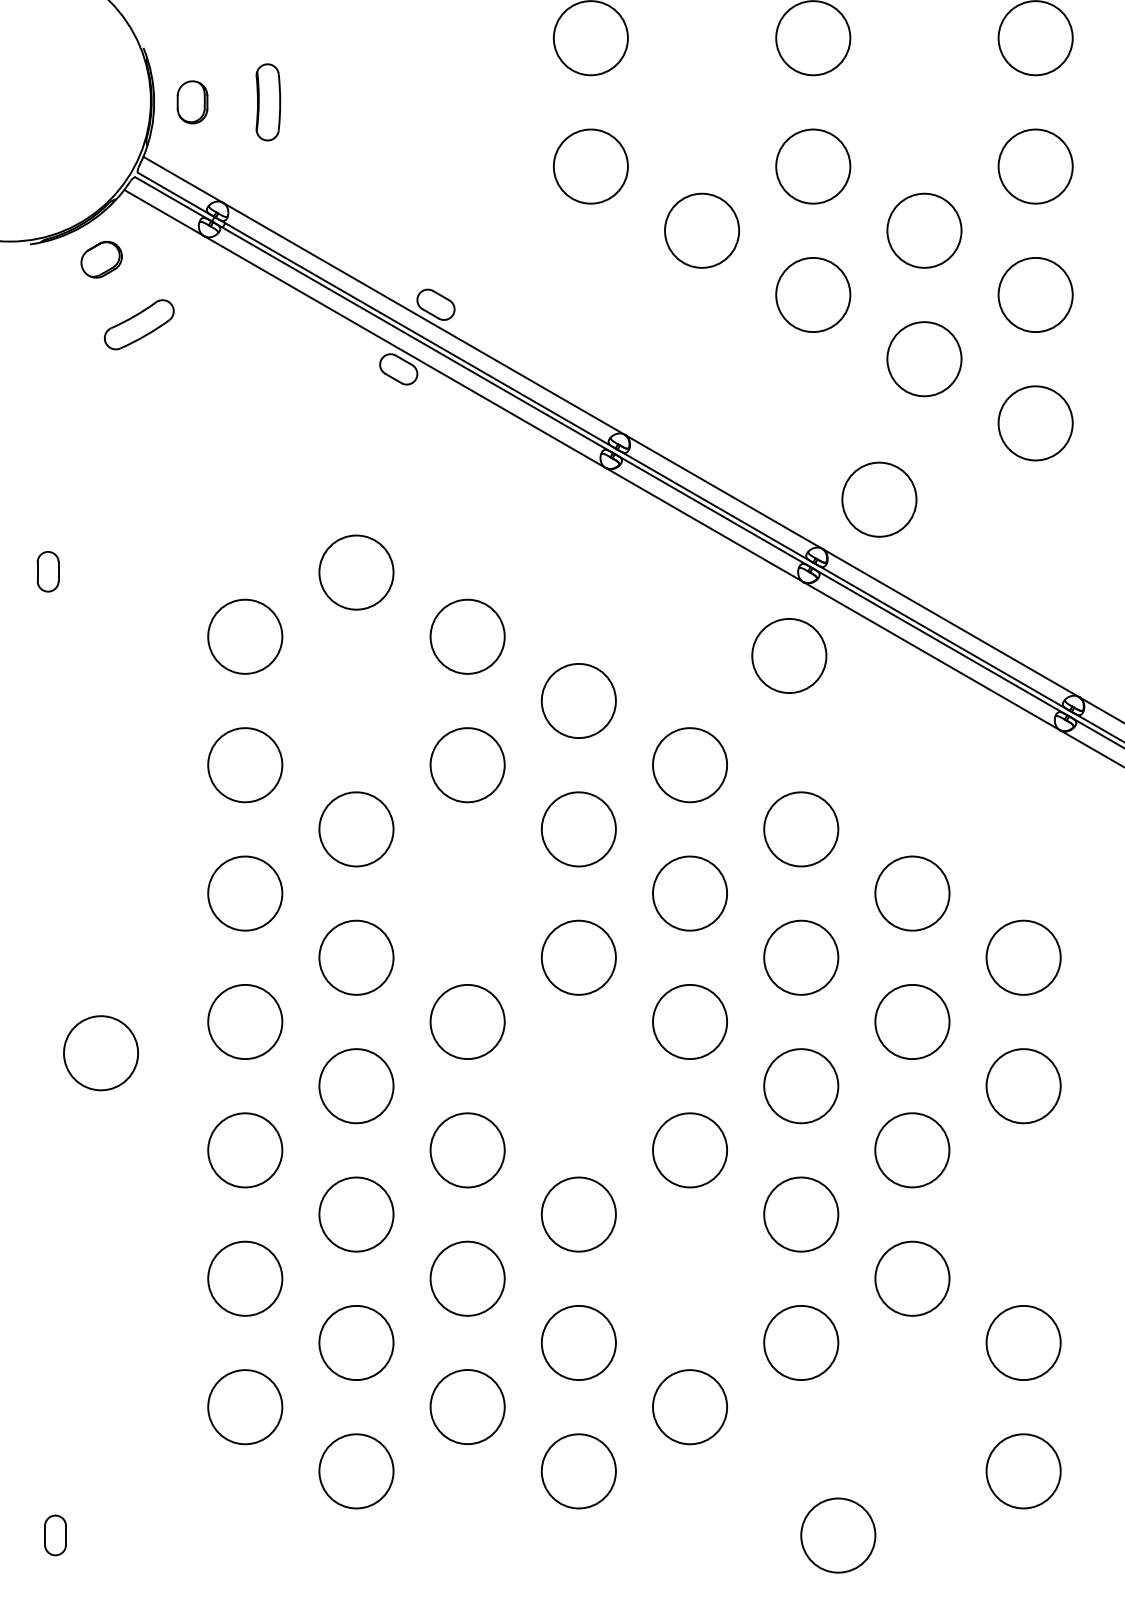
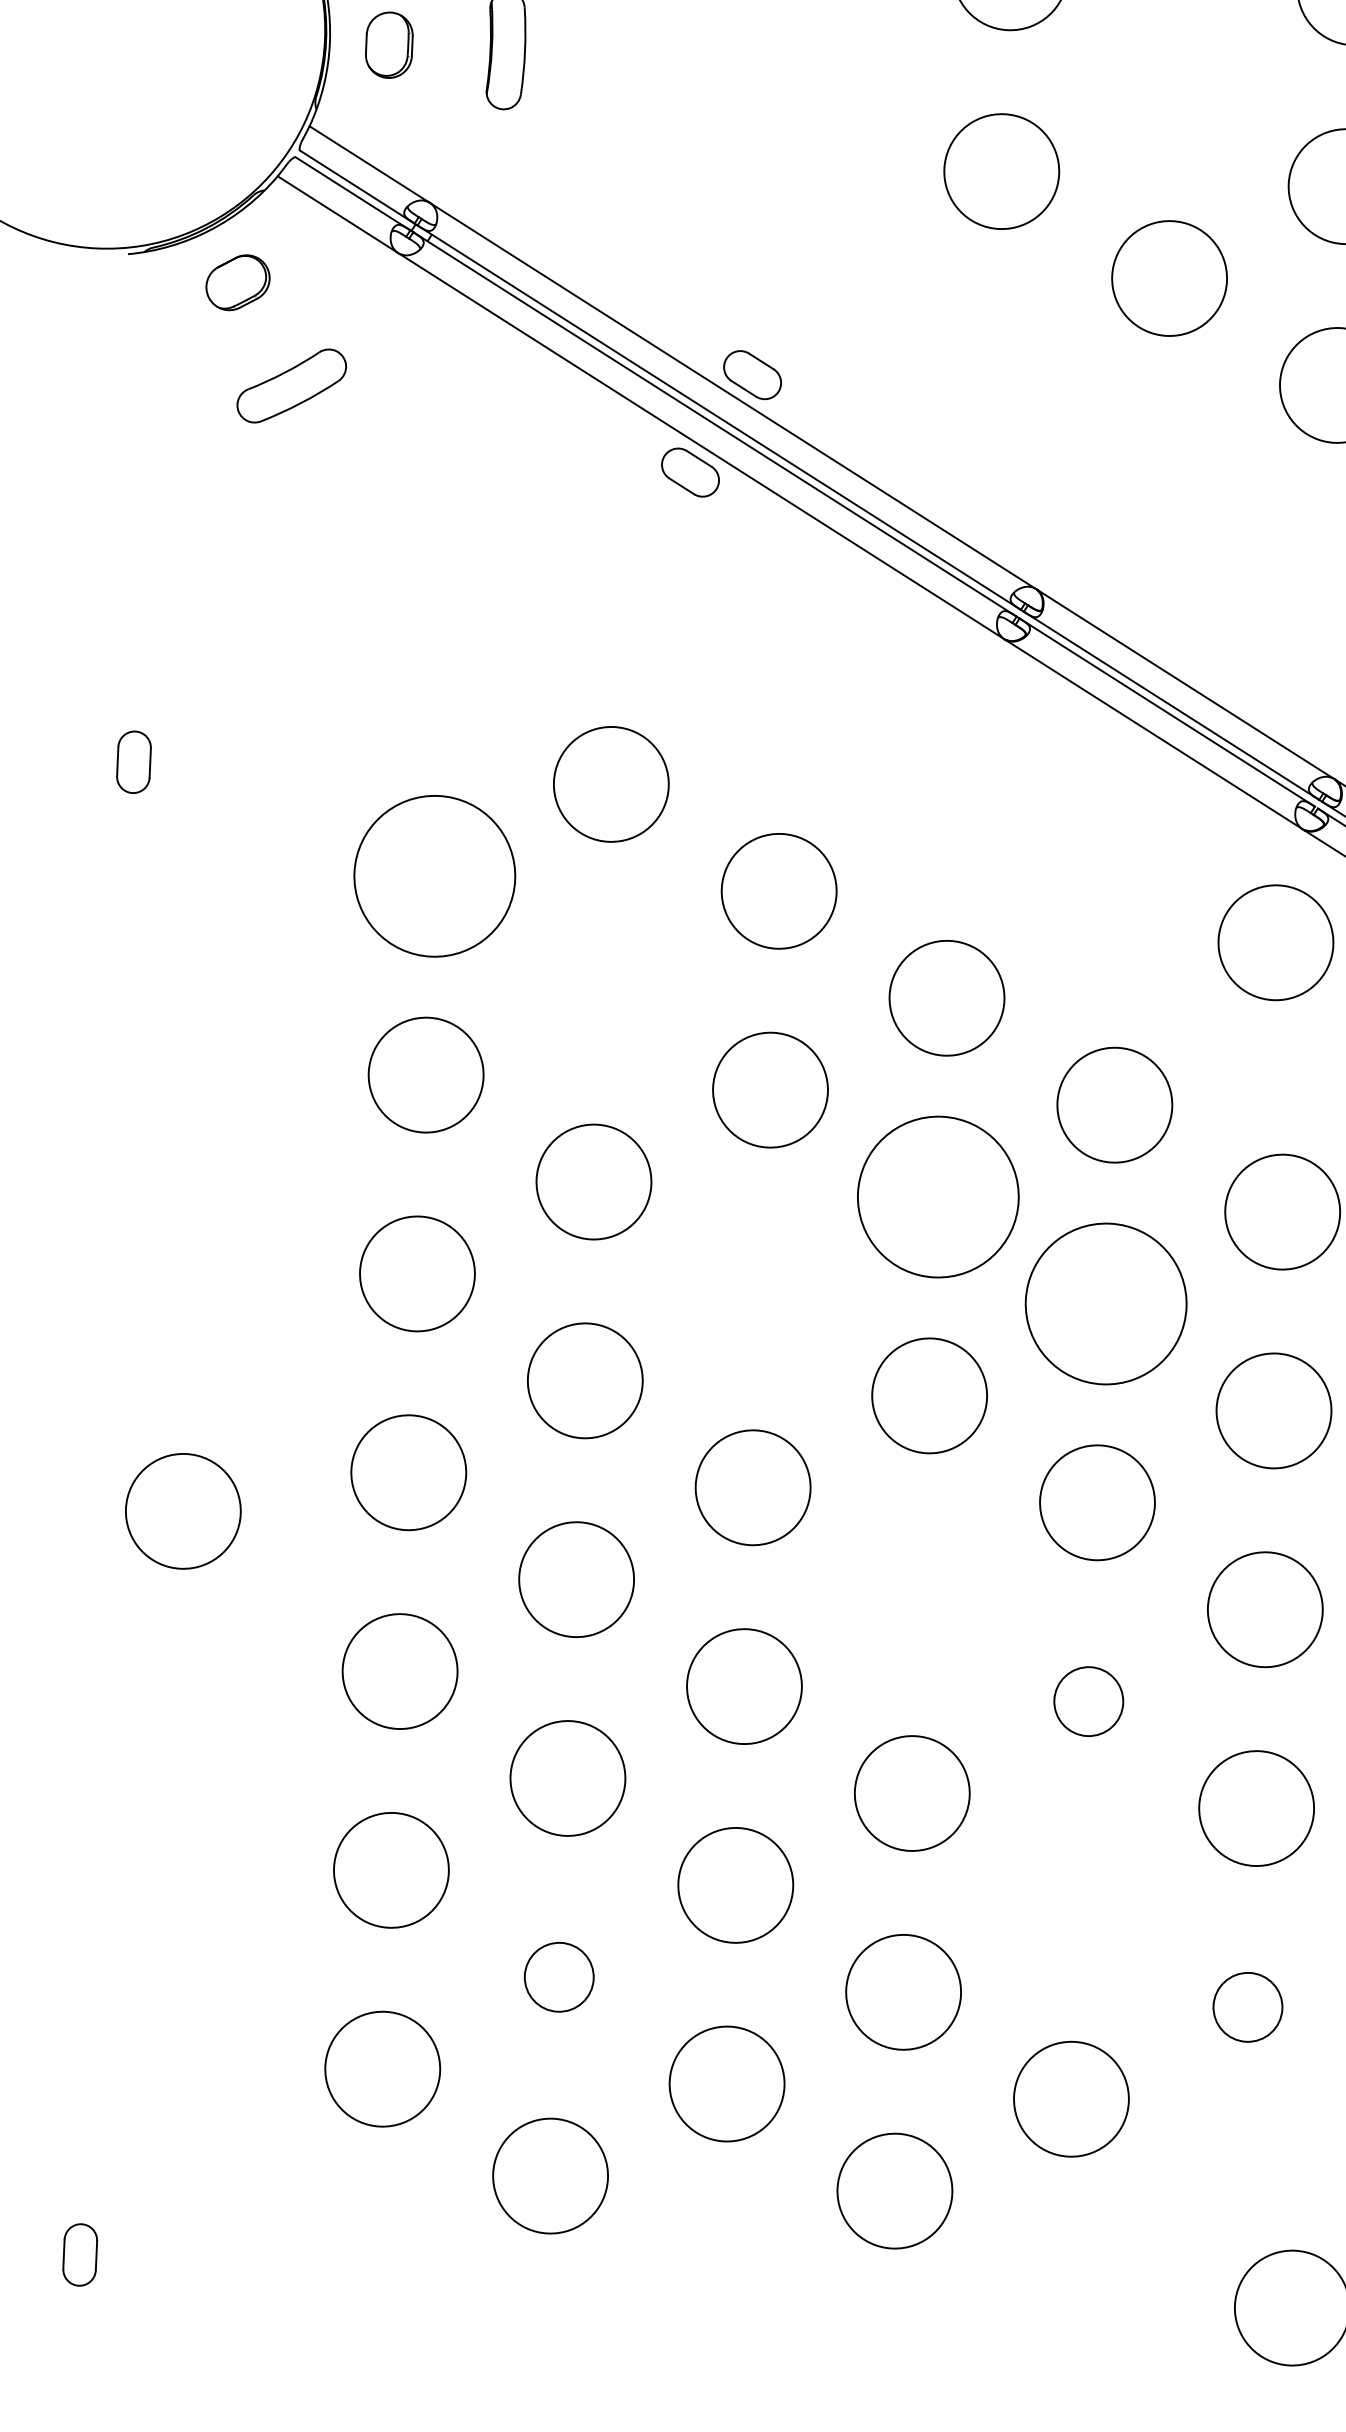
circle: (245, 636) -> (435, 875), size x1.4
circle: (578, 829) -> (937, 1197), size x1.4
circle: (690, 893) -> (1106, 1303), size x1.4
circle: (690, 1150) -> (1089, 1701), size x0.6
circle: (356, 1342) -> (559, 1976), size x0.6
circle: (801, 1342) -> (1248, 2006), size x0.6

